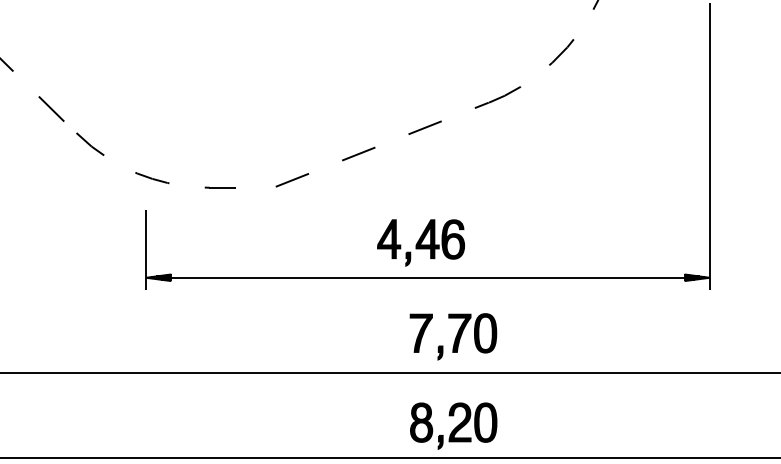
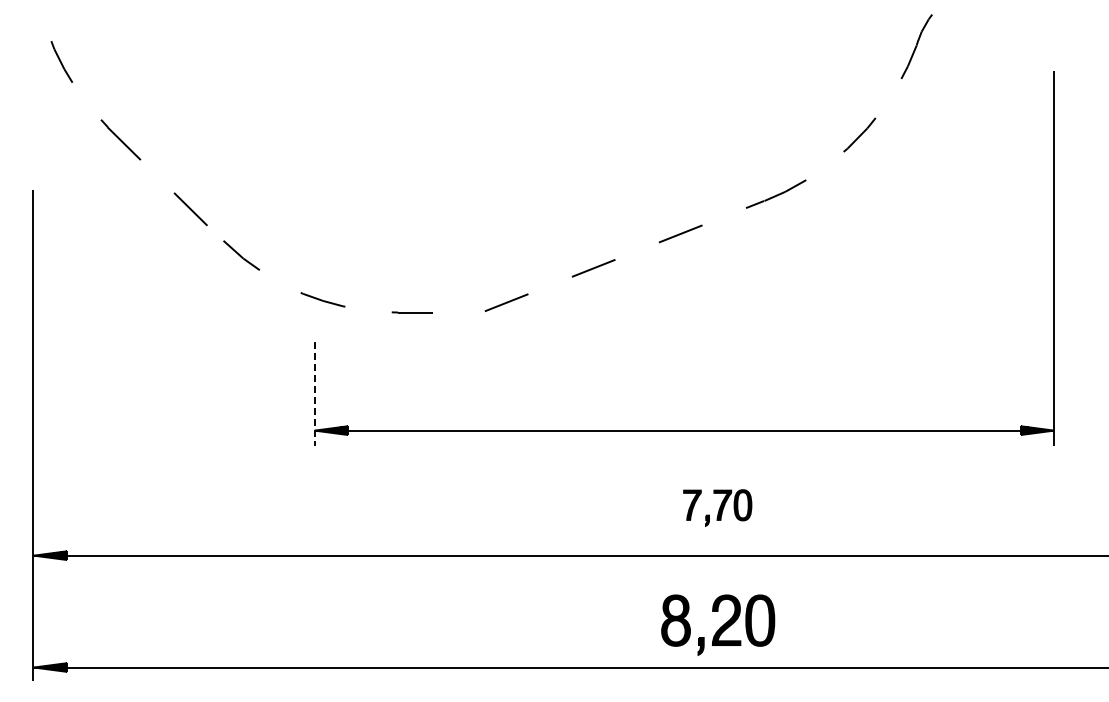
part: (421, 242) -> (675, 384), removed
line: (145, 250) -> (314, 394), solid -> dashed
part: (453, 336) -> (717, 507), size x0.6

